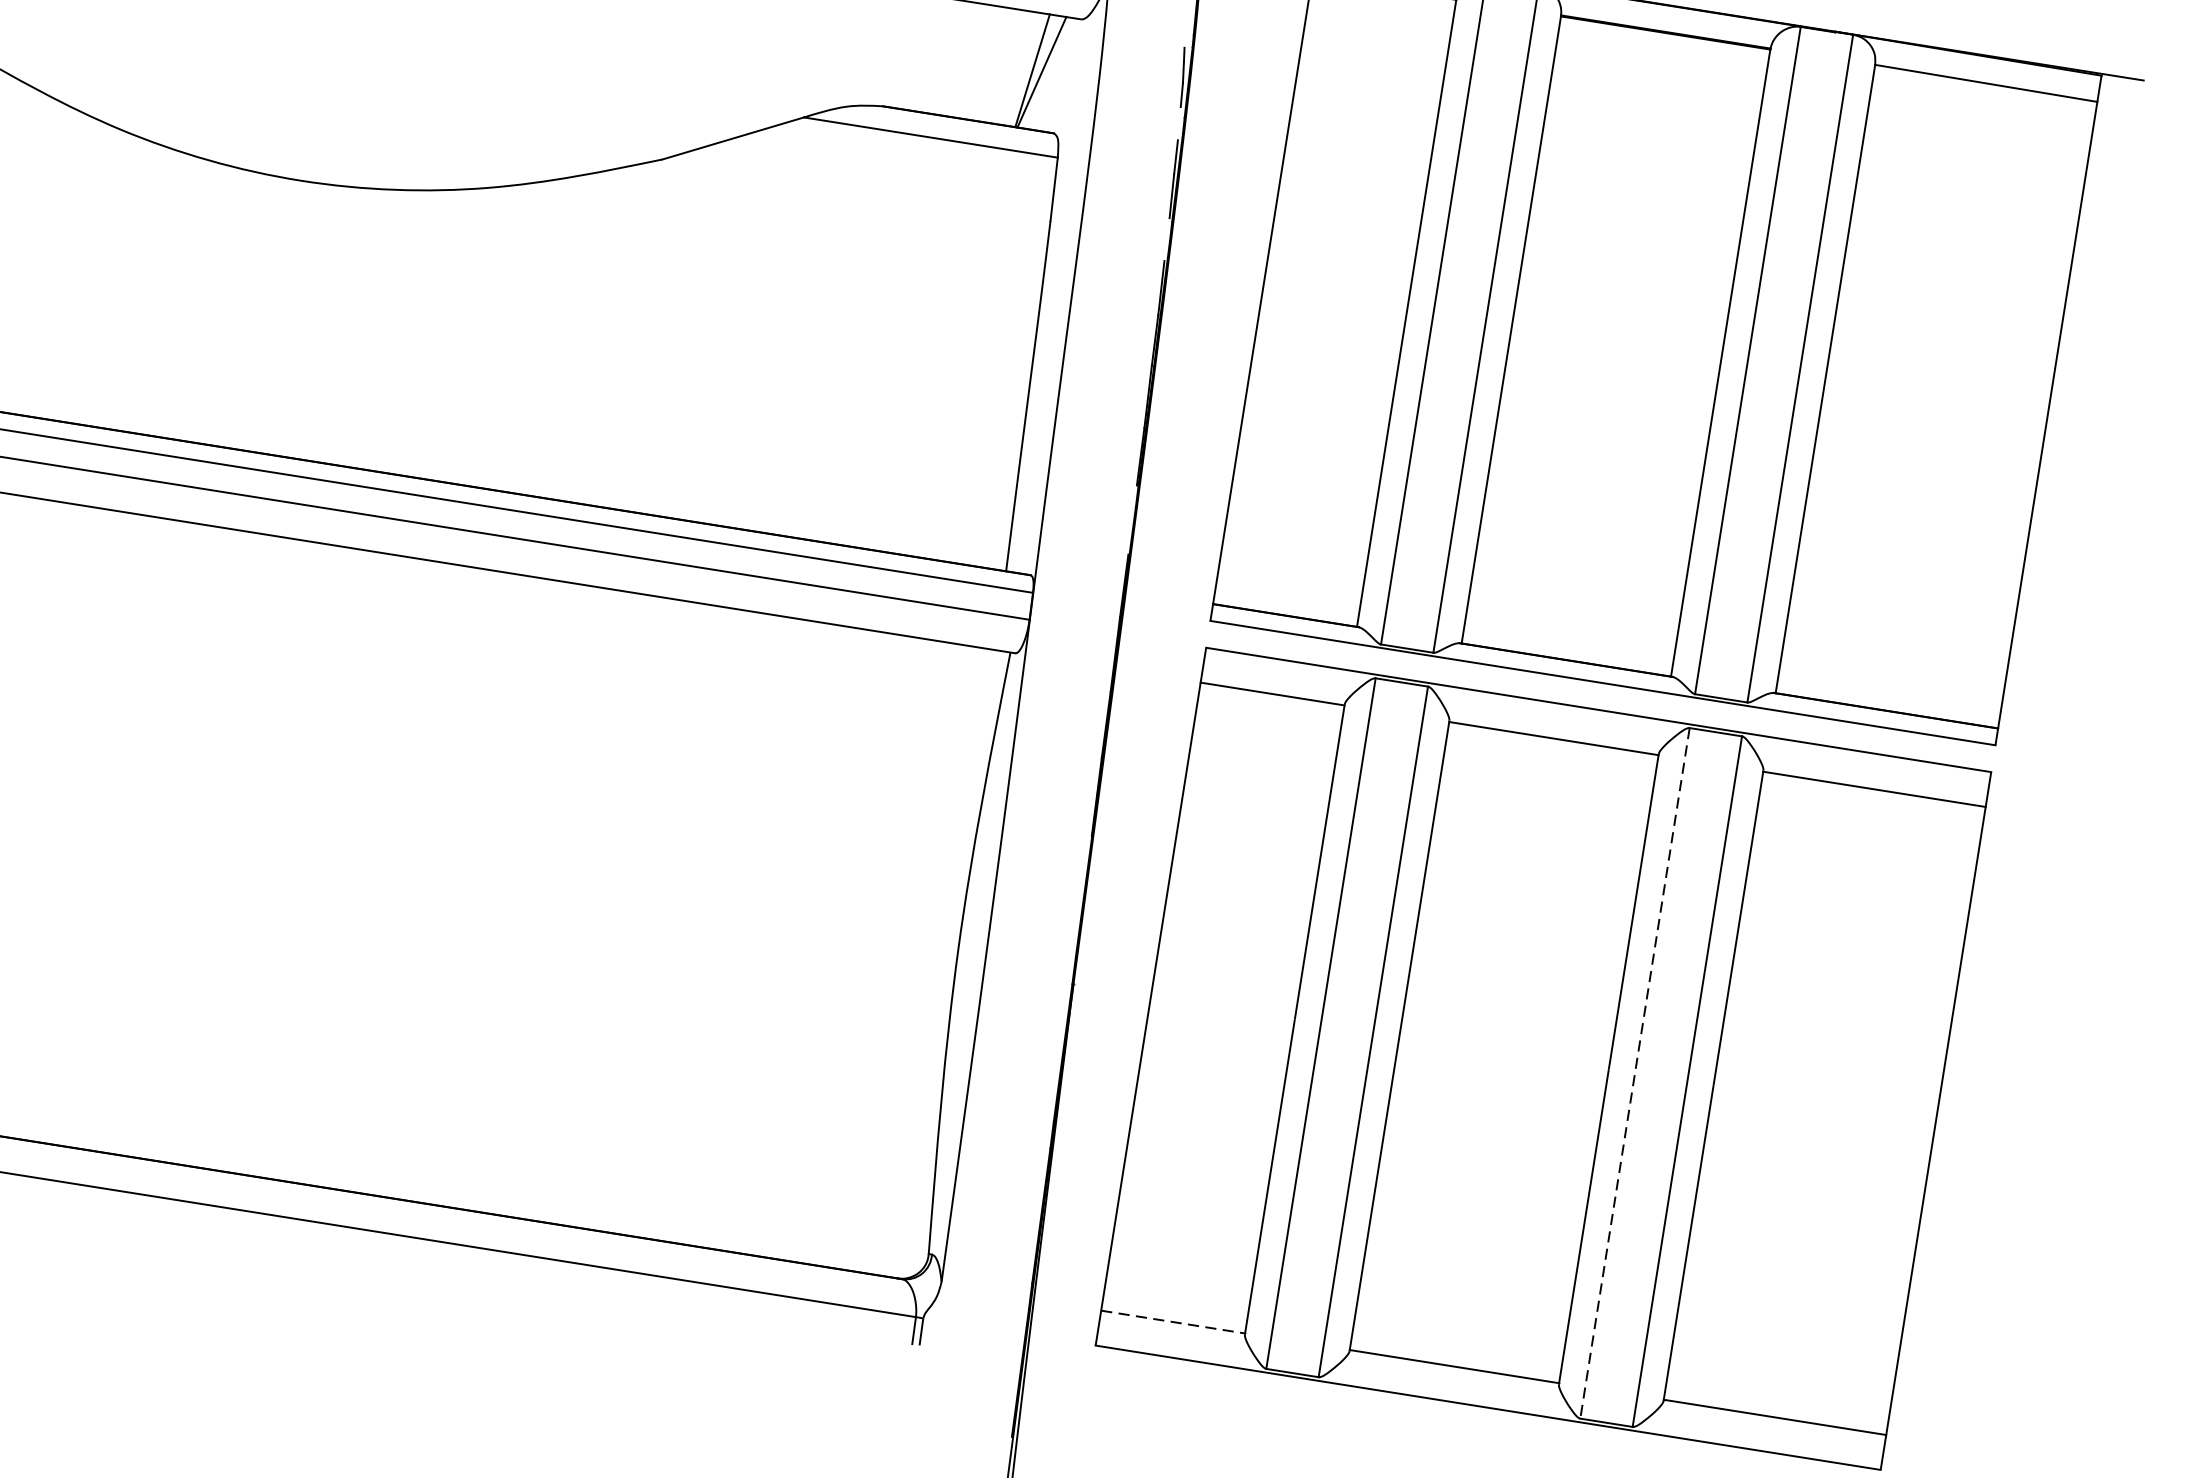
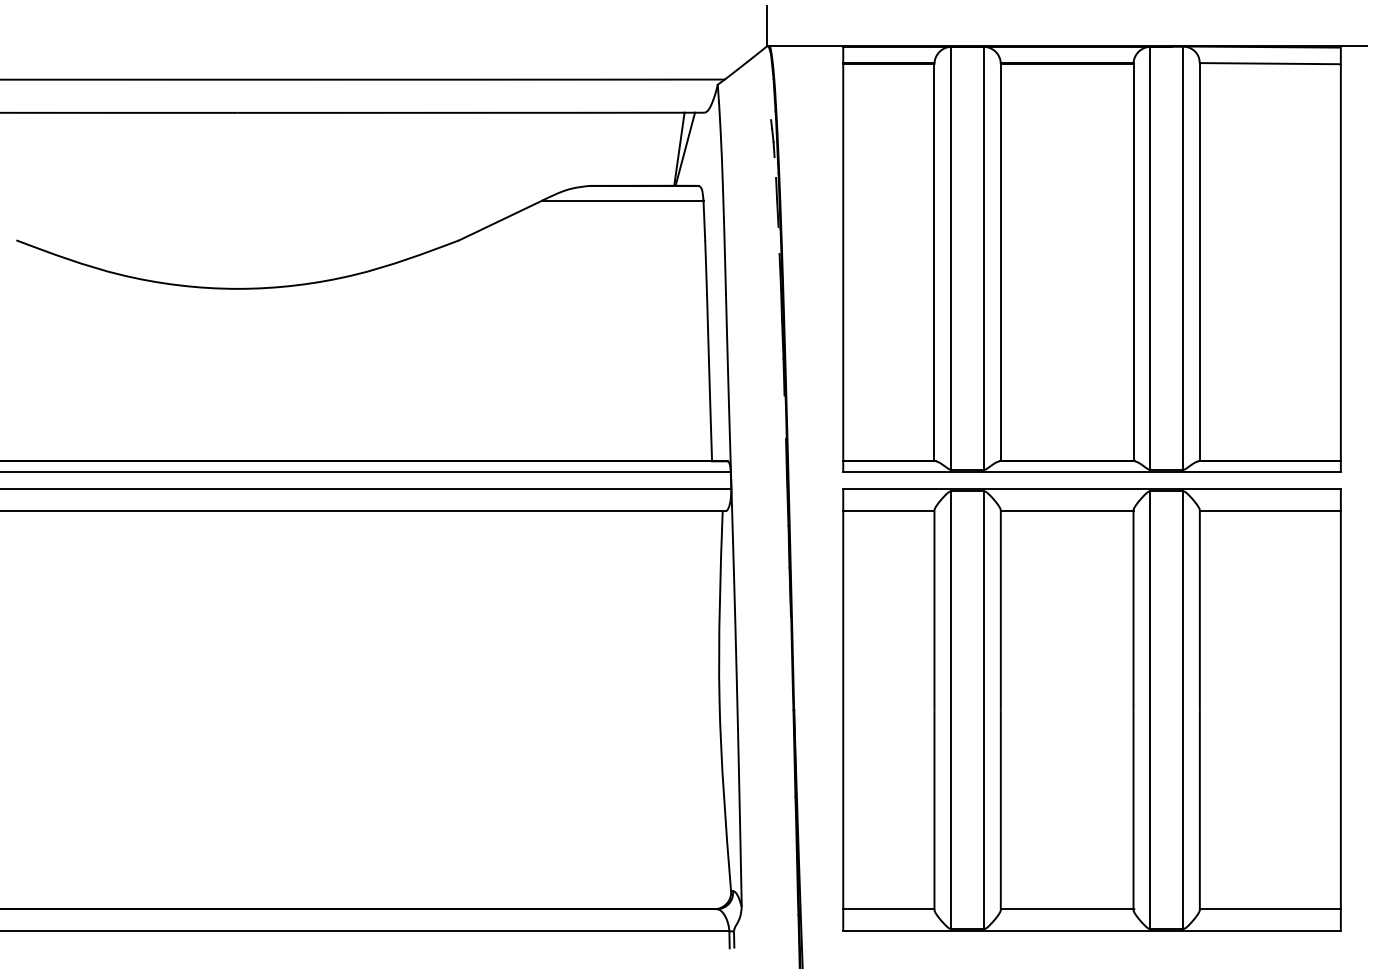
line: (1635, 1073) -> (1150, 710), dashed -> solid
line: (1172, 1322) -> (888, 909), dashed -> solid

